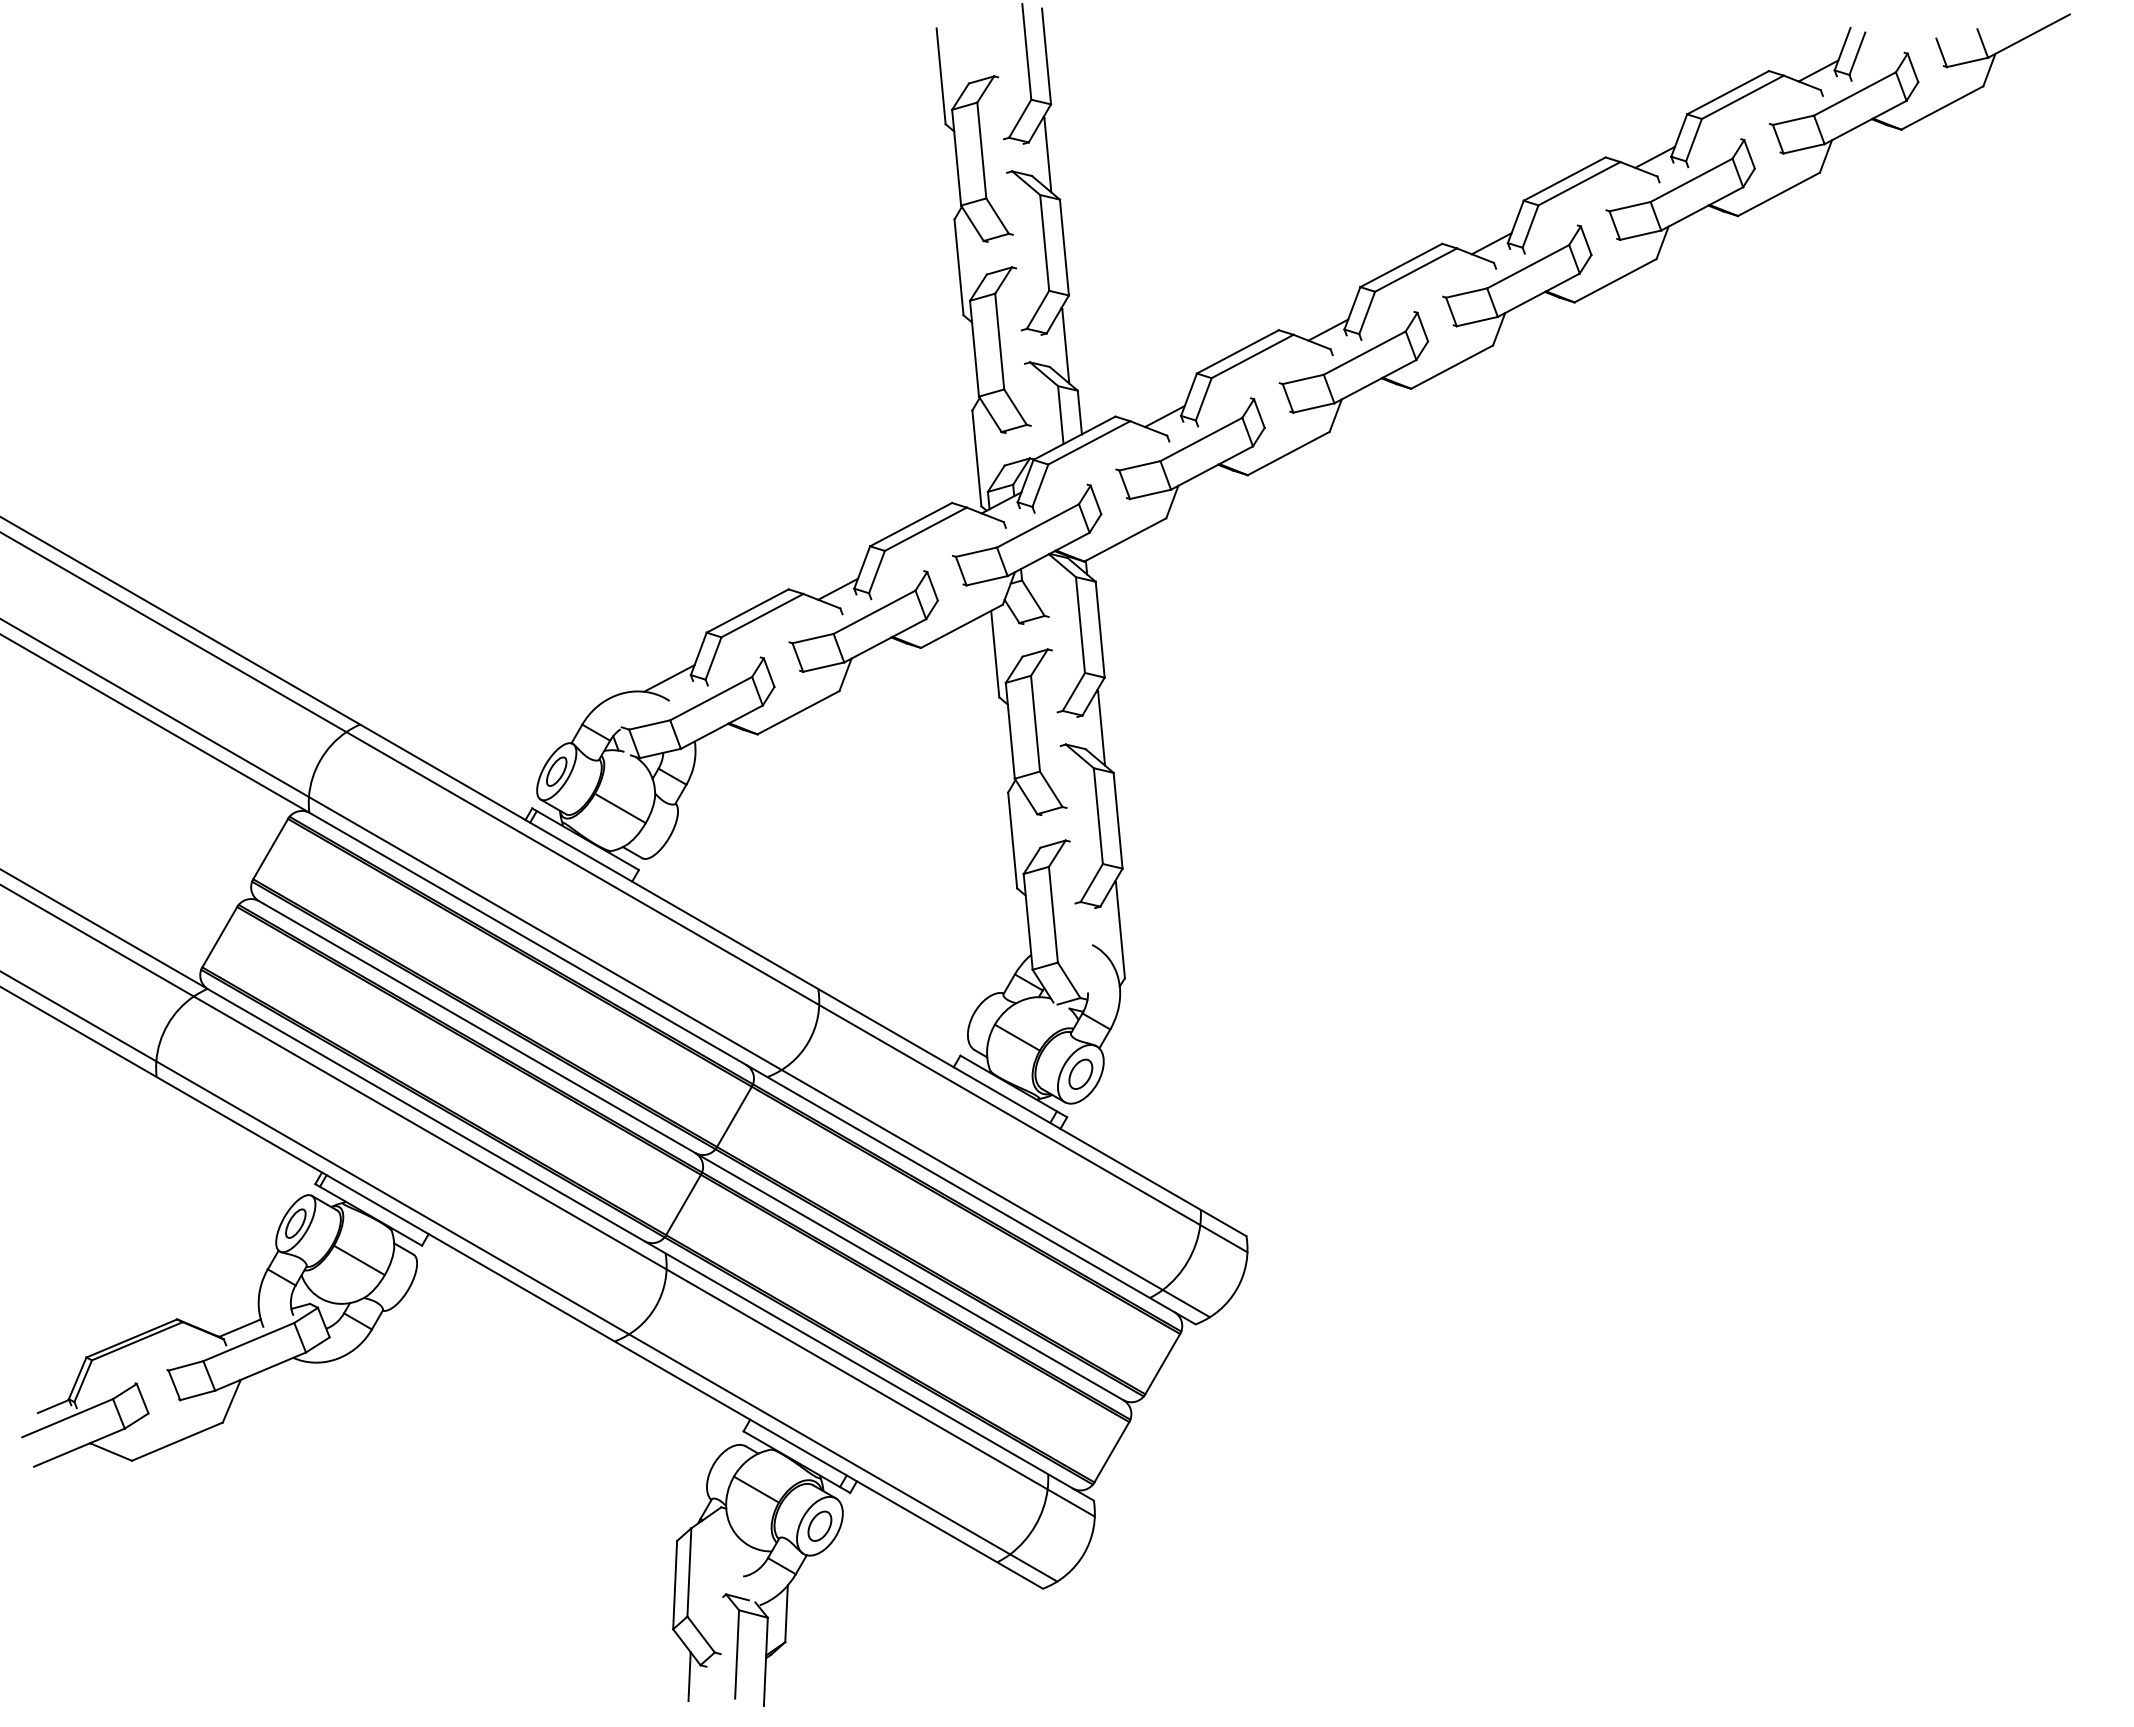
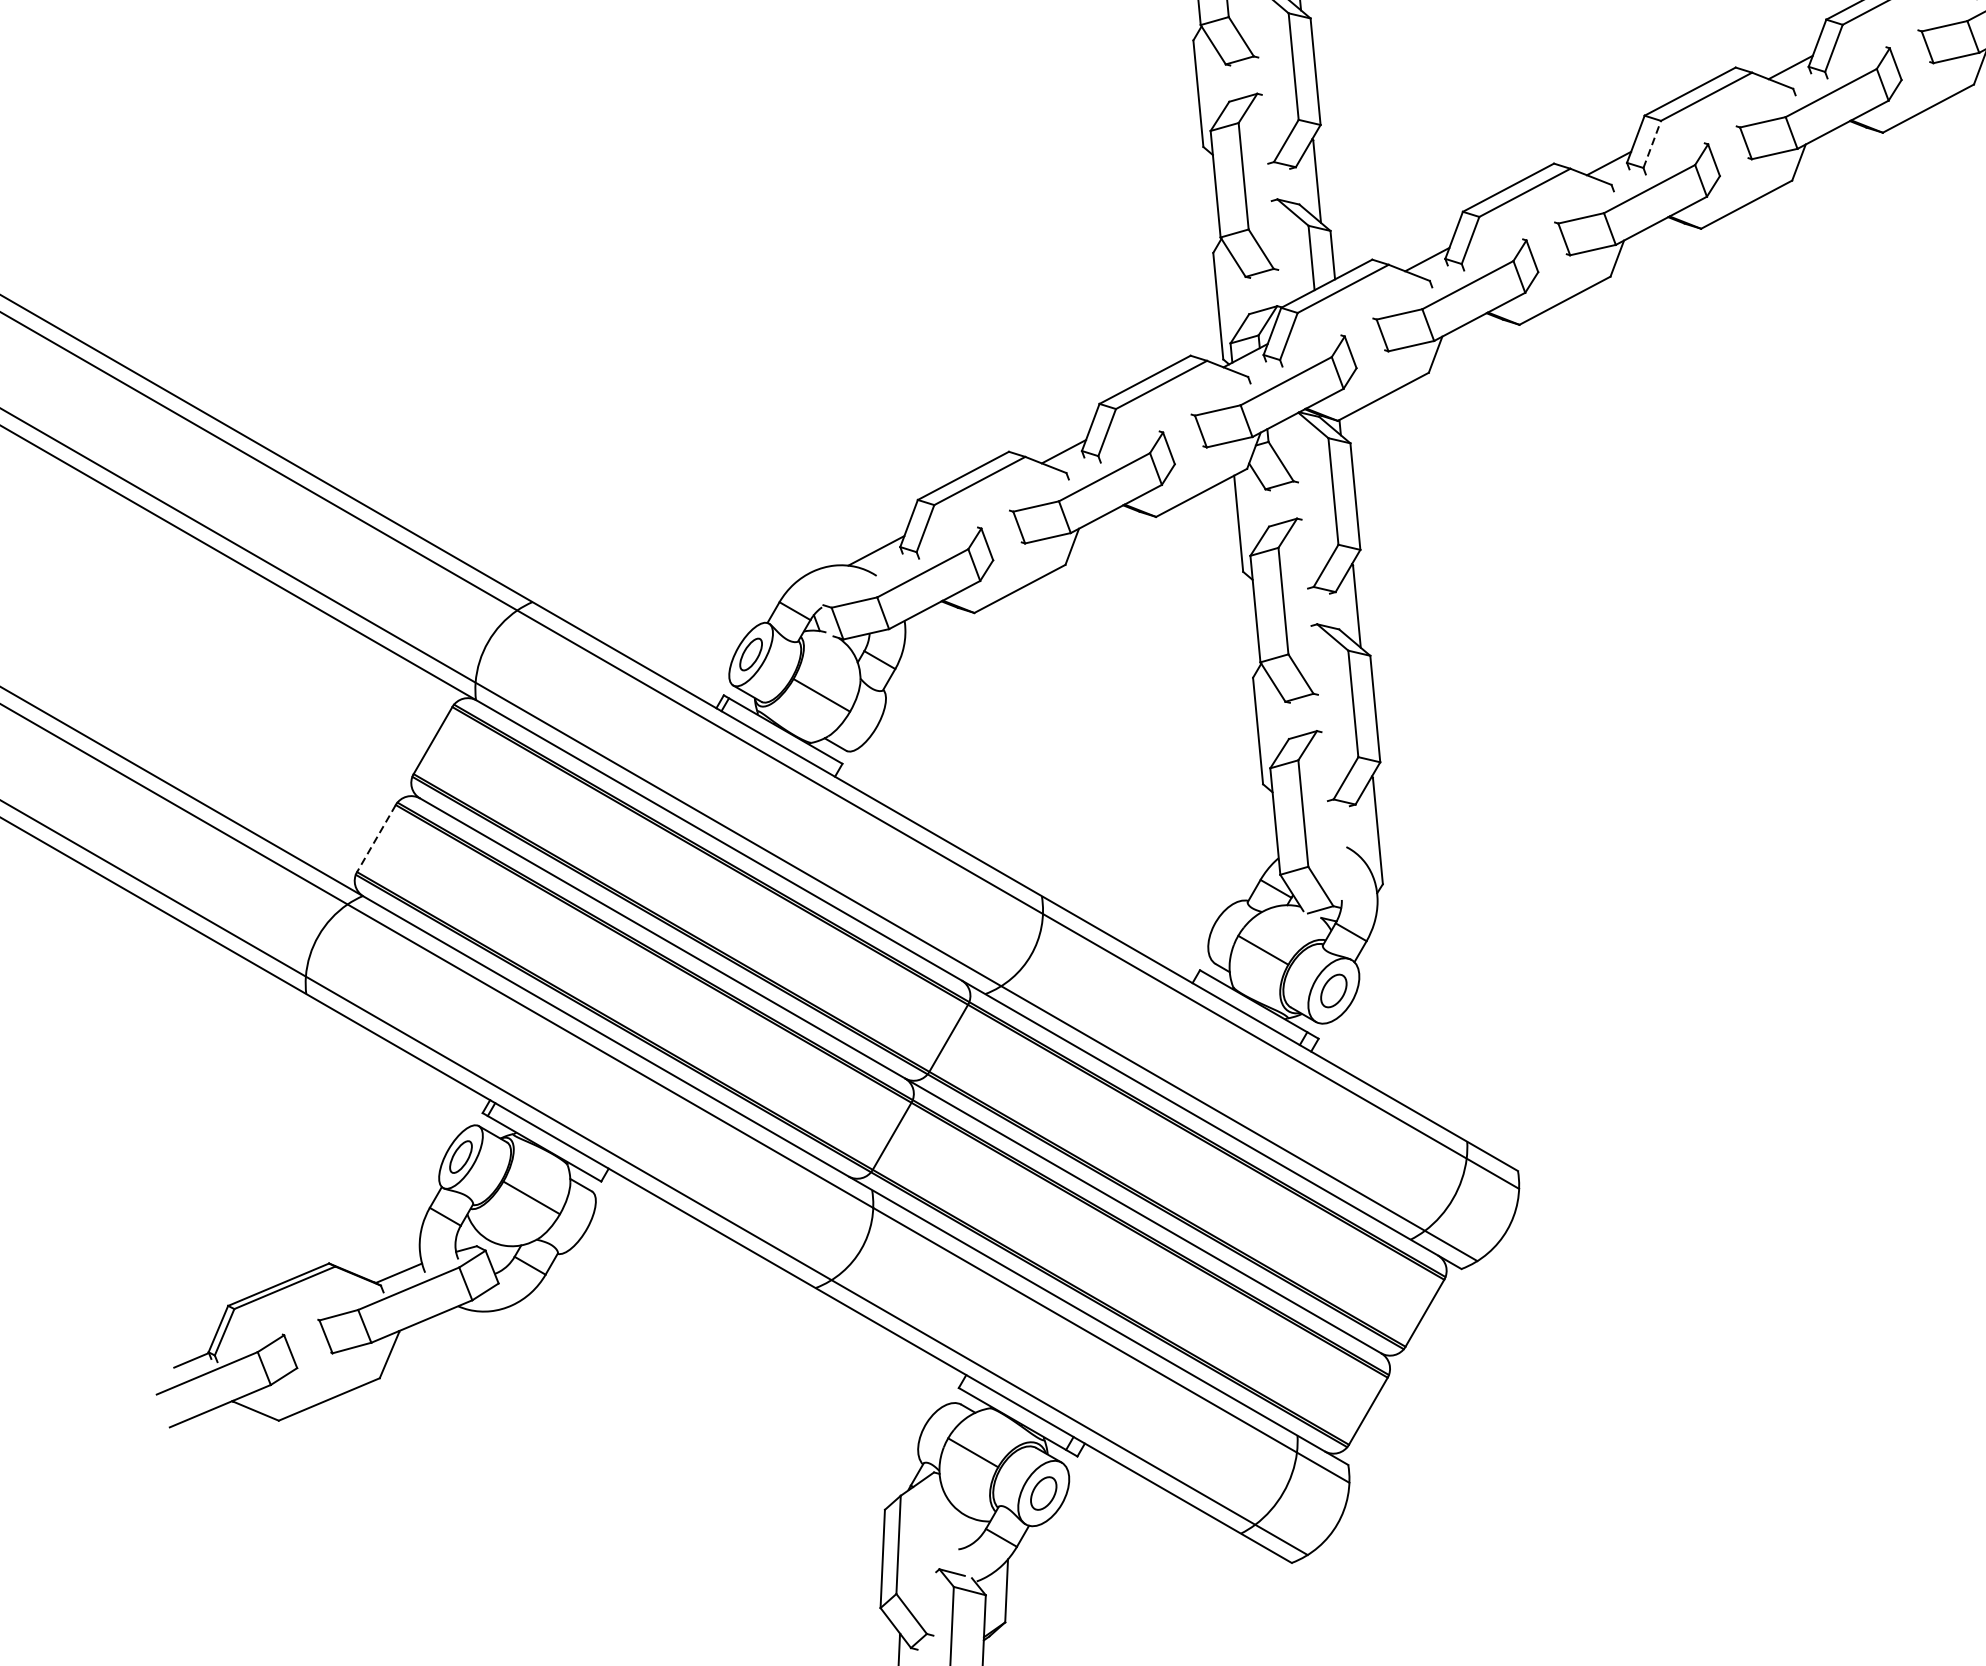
line: (1367, 312) -> (1652, 143), solid -> dashed
line: (219, 937) -> (376, 838), solid -> dashed

